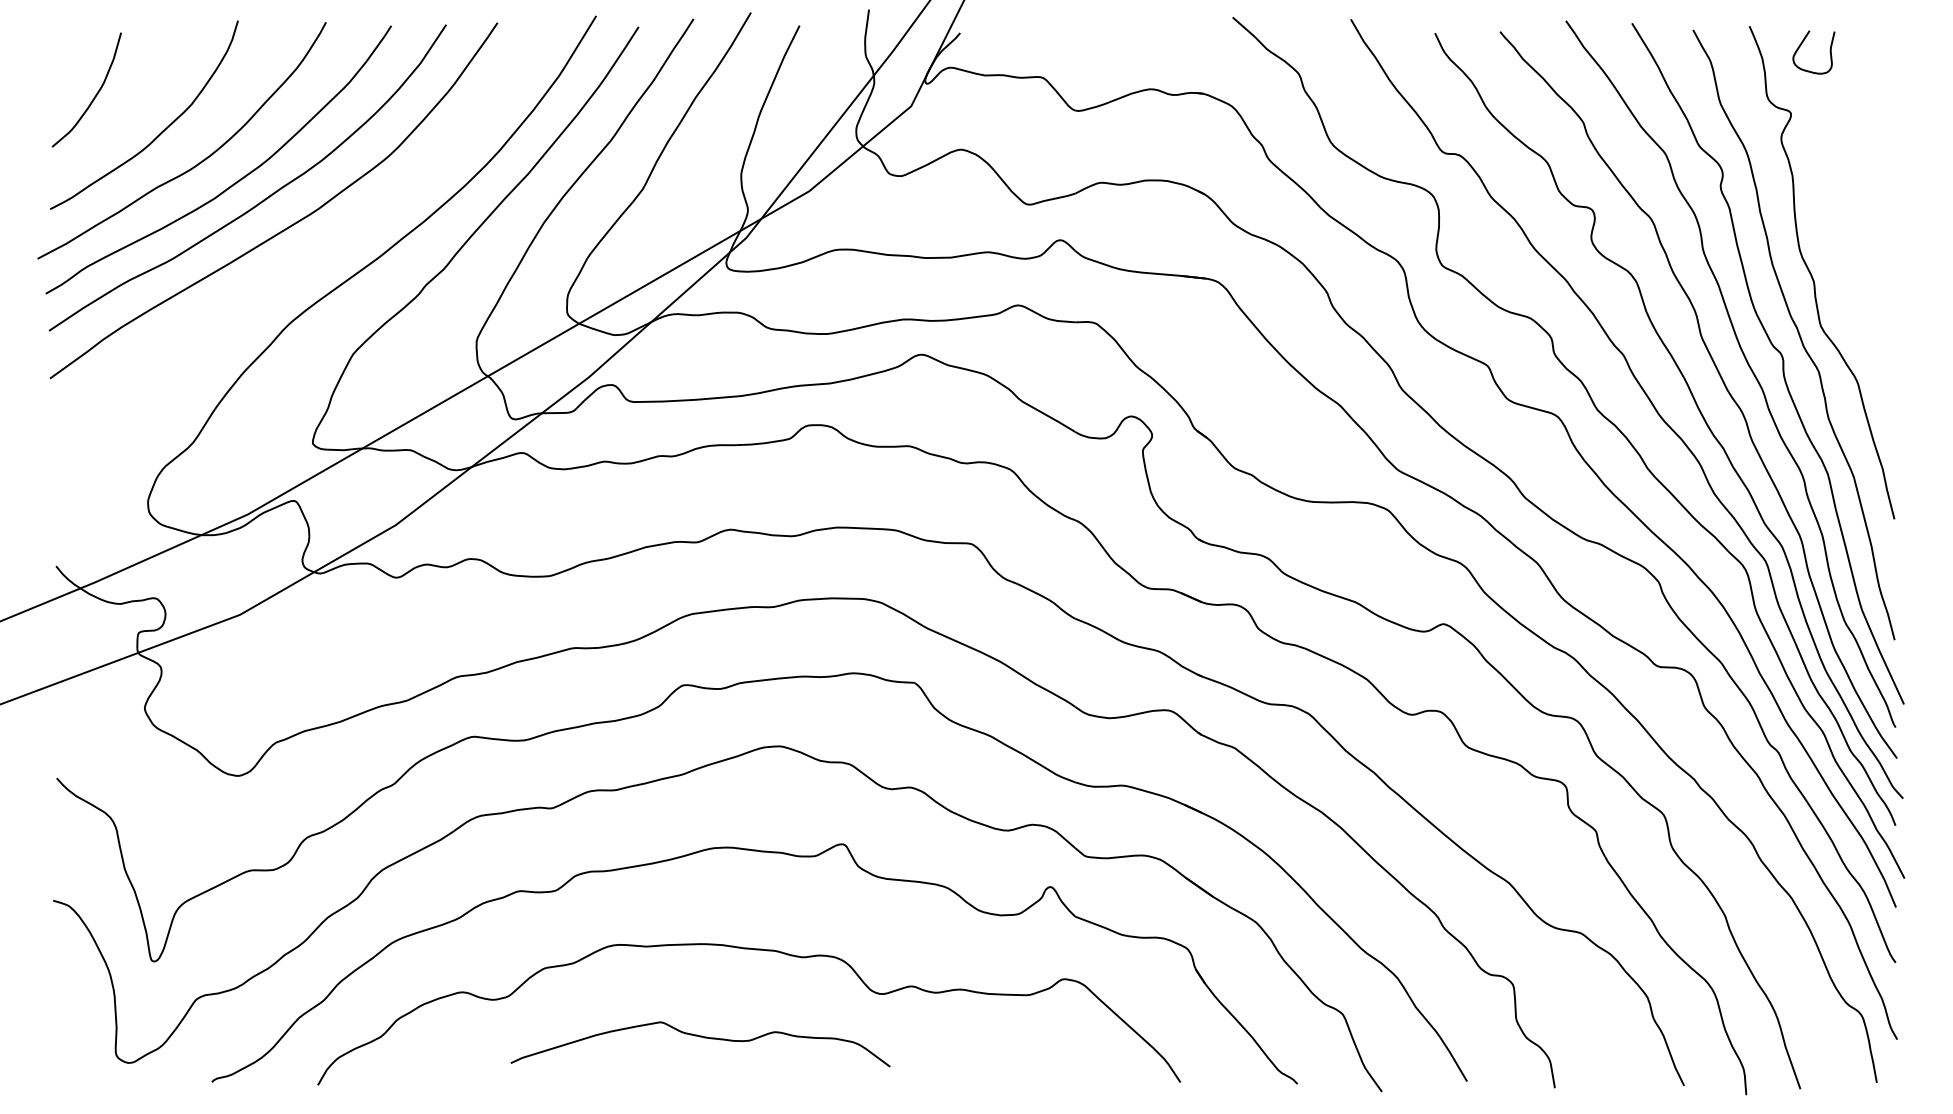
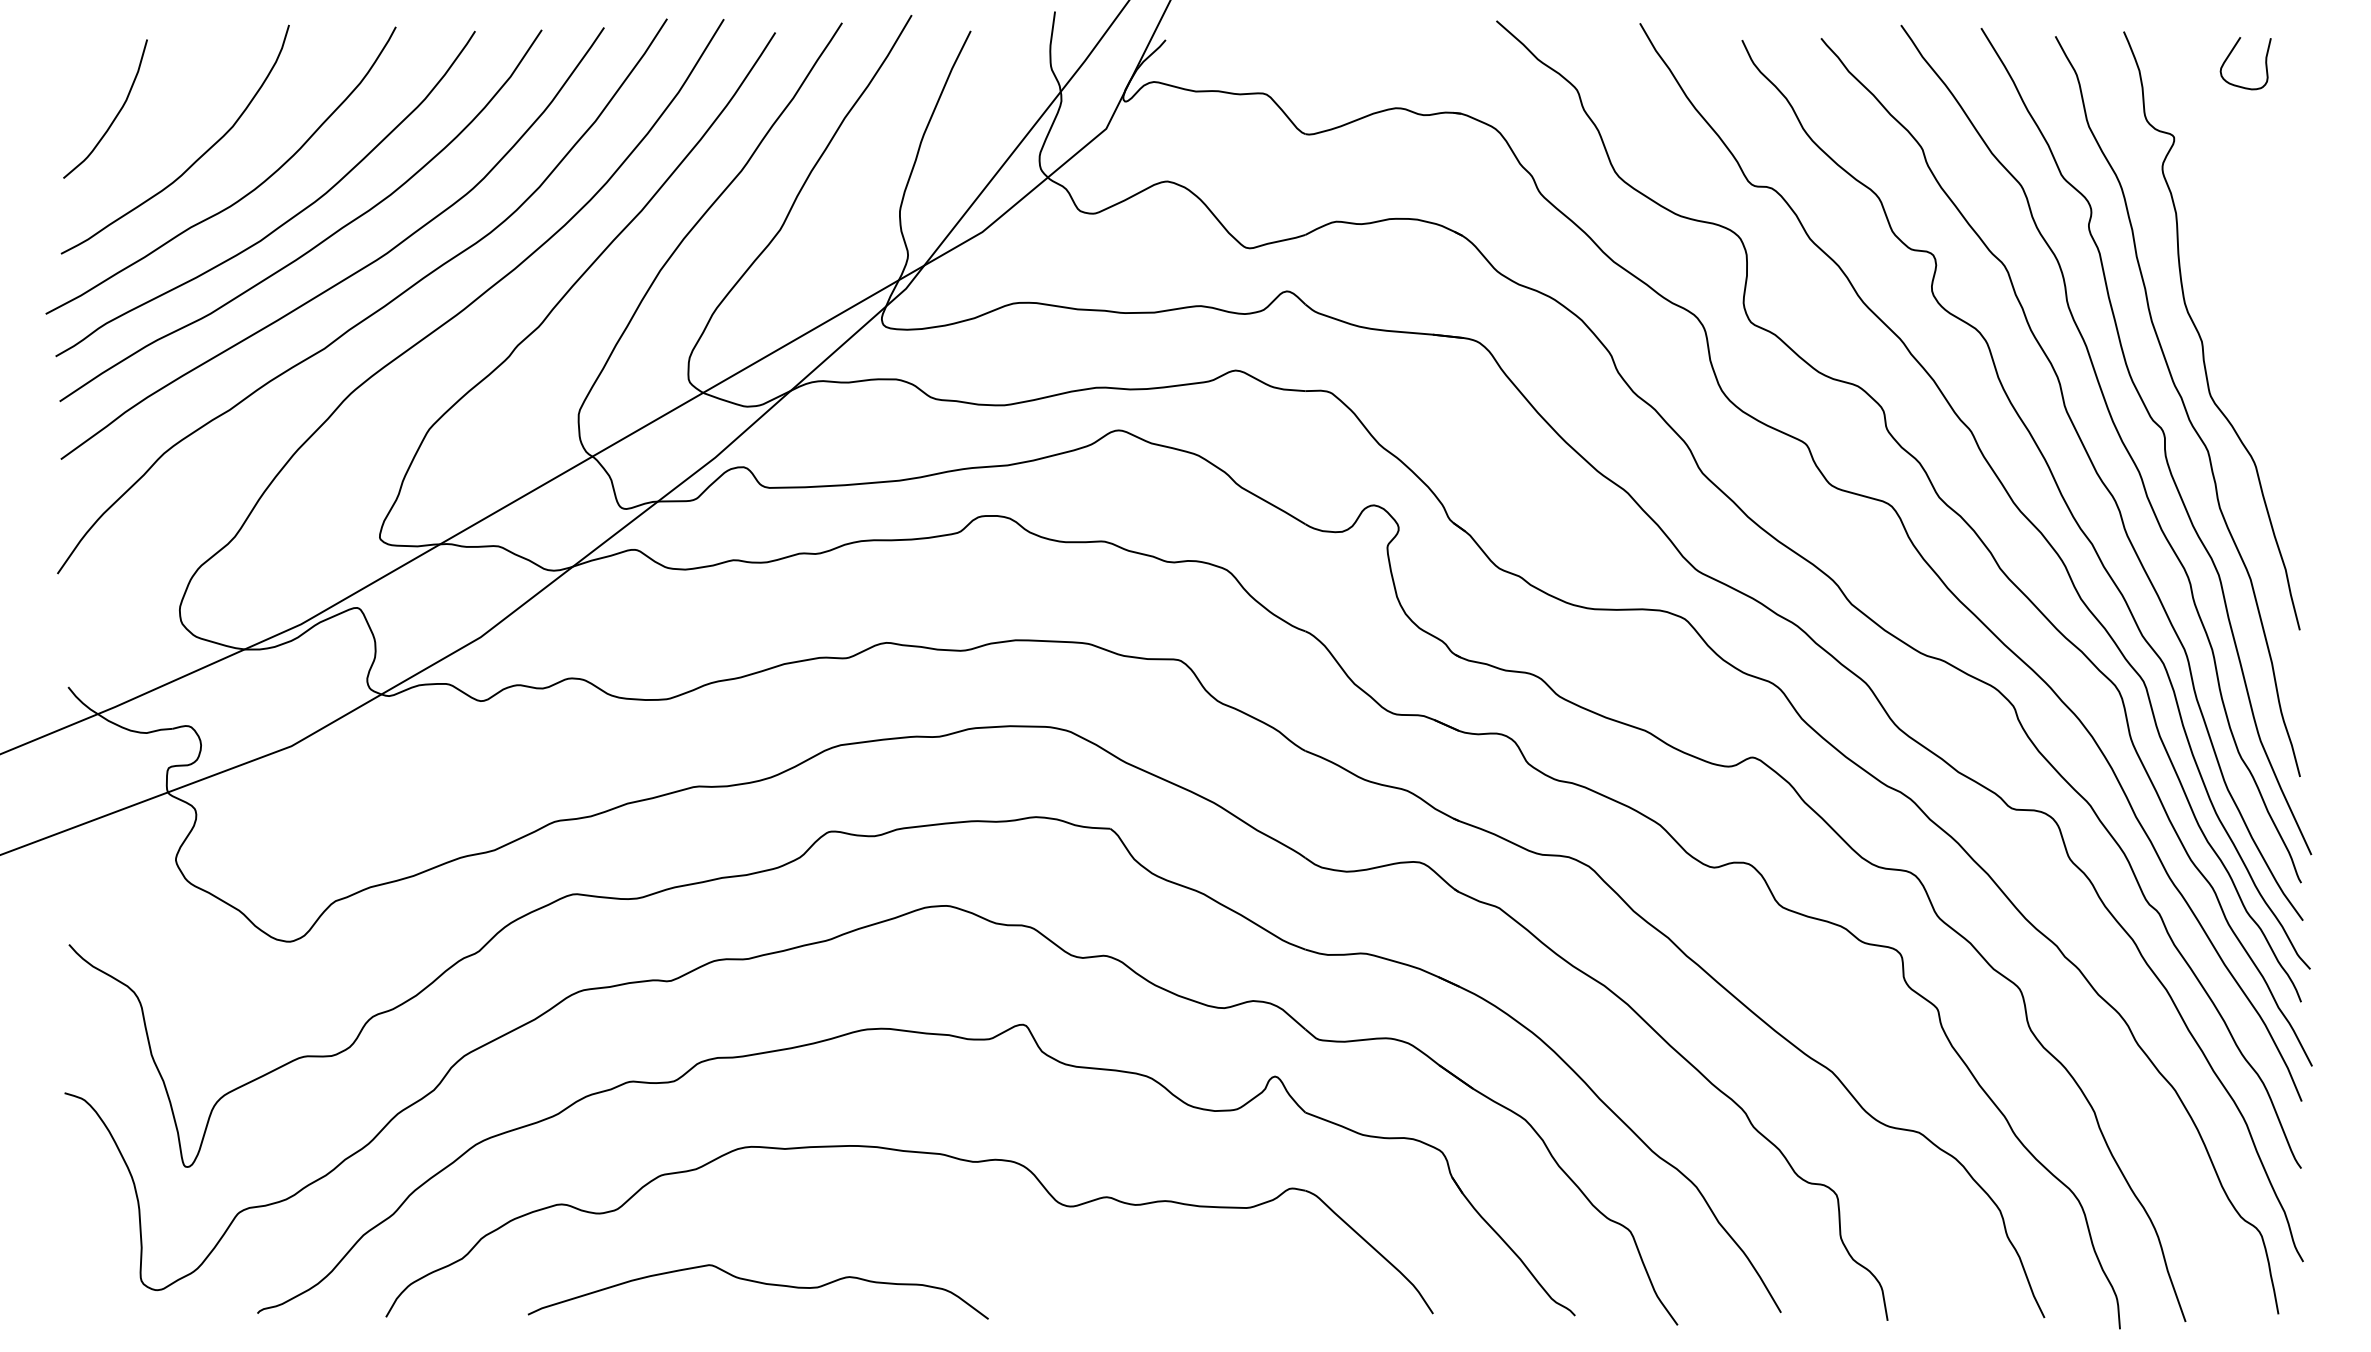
curve: (1801, 45) -> (2230, 55), moved
curve: (308, 256) -> (374, 311), added
curve: (700, 1037) -> (758, 1283), moved

